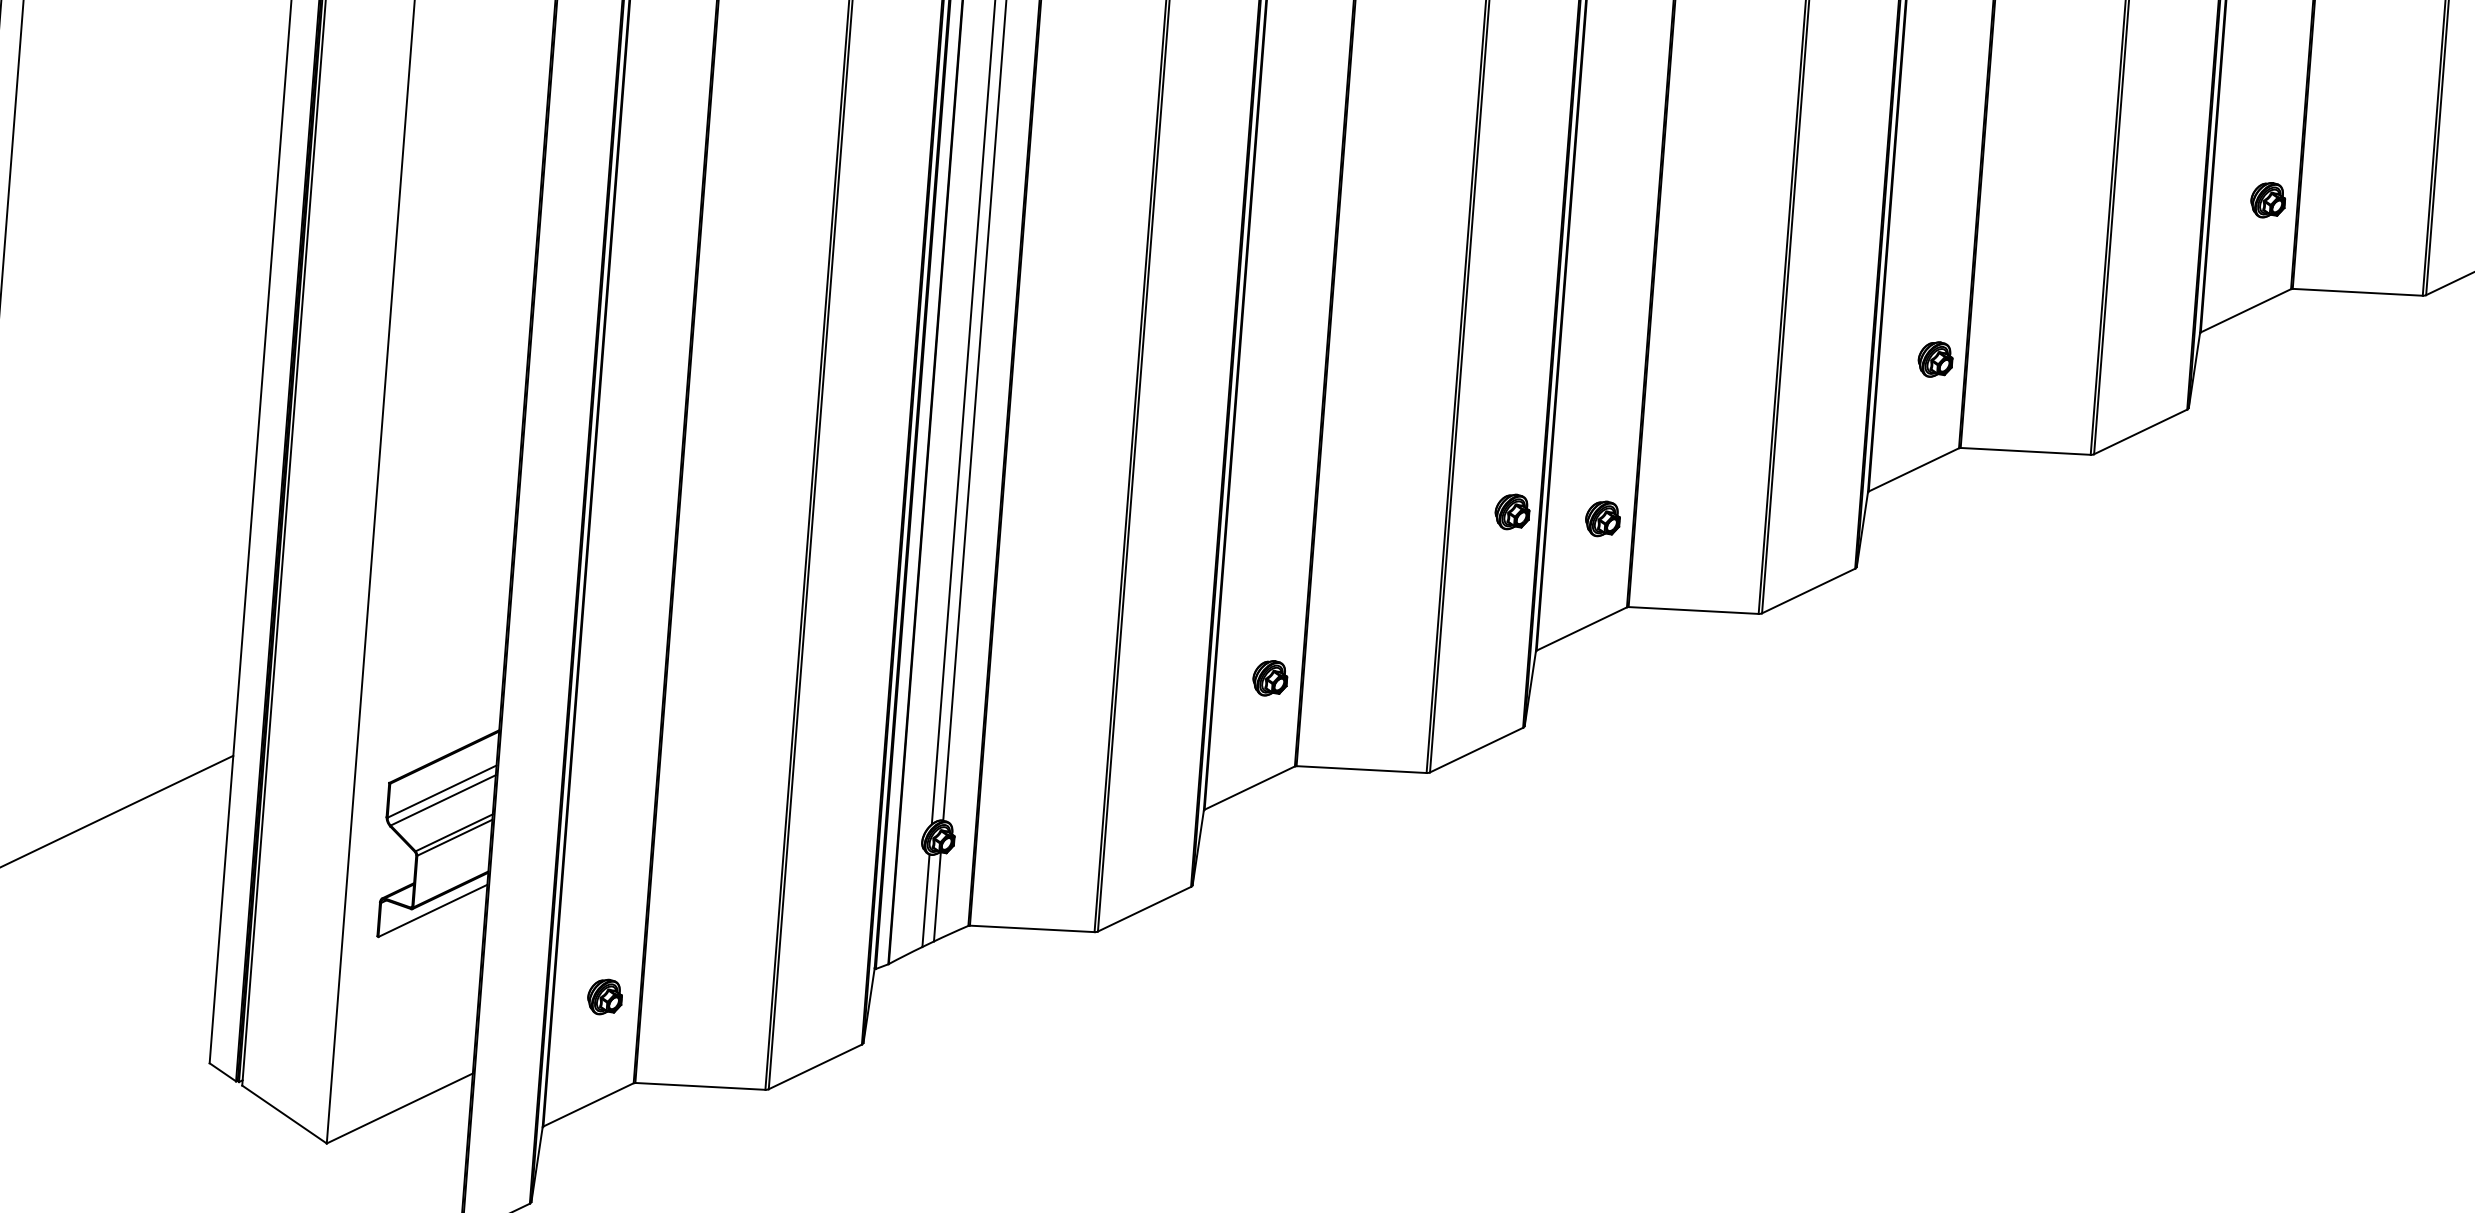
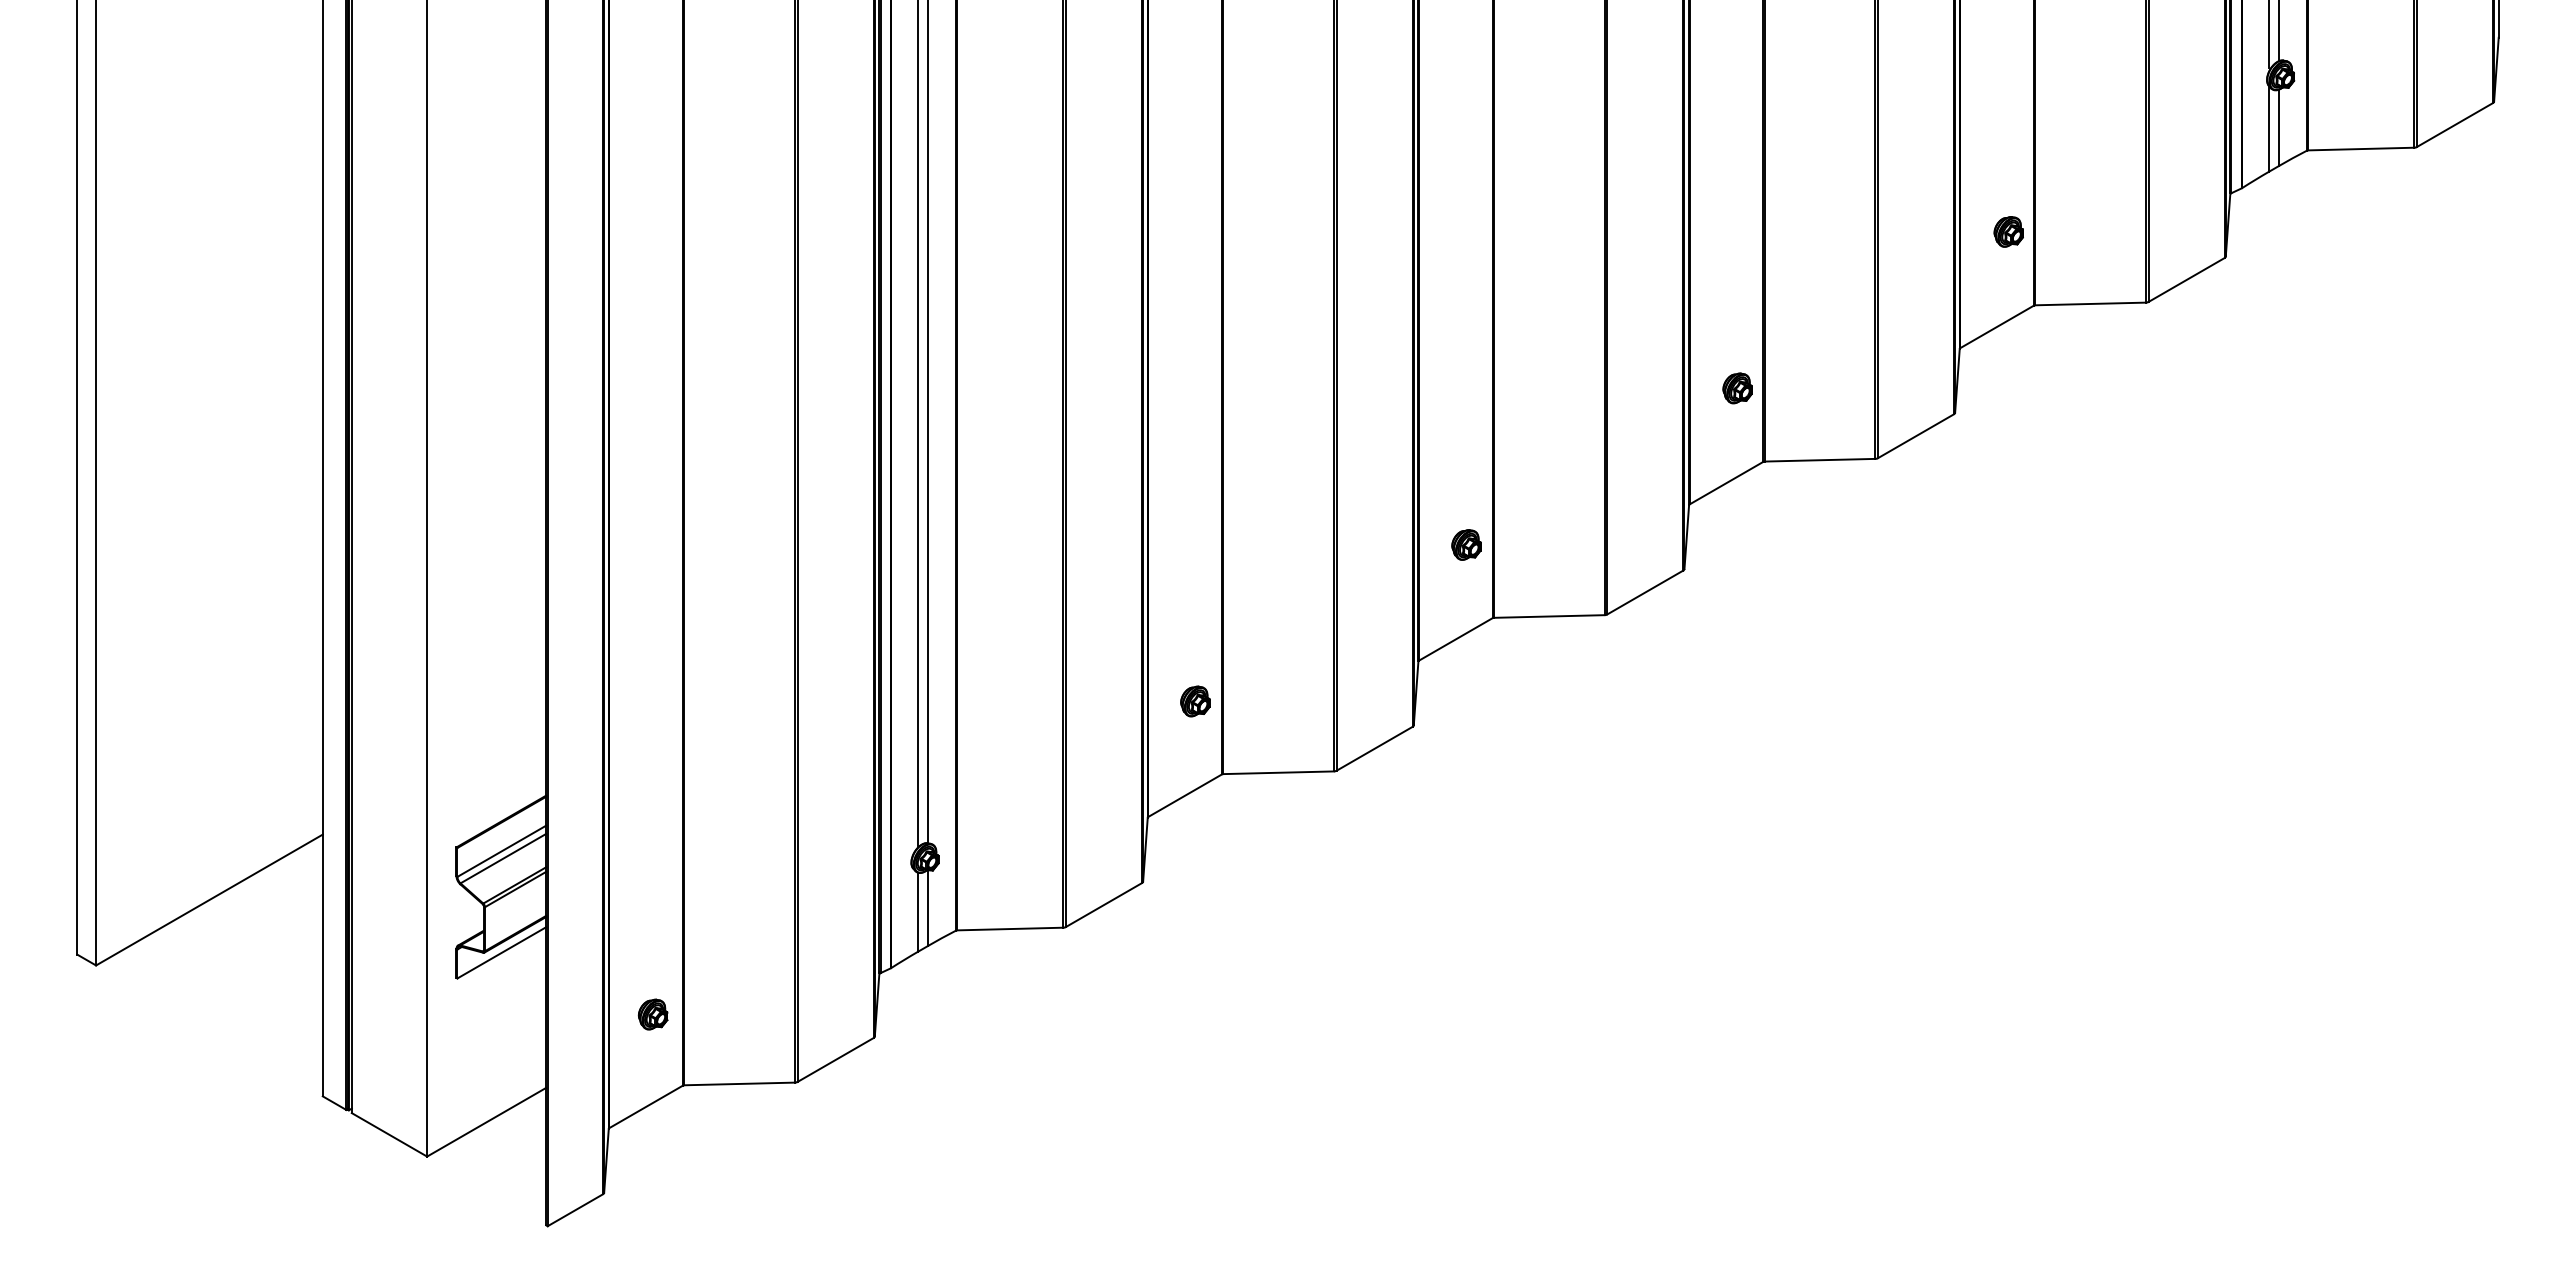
part: (1512, 511) -> (1389, 544), removed

